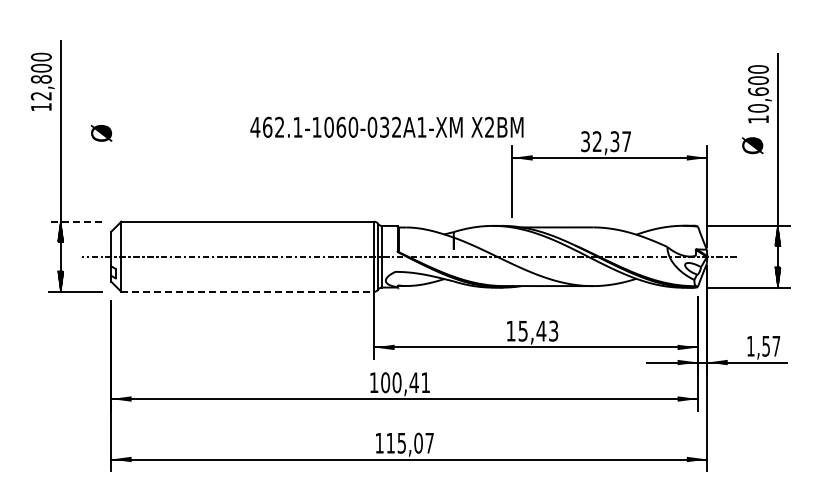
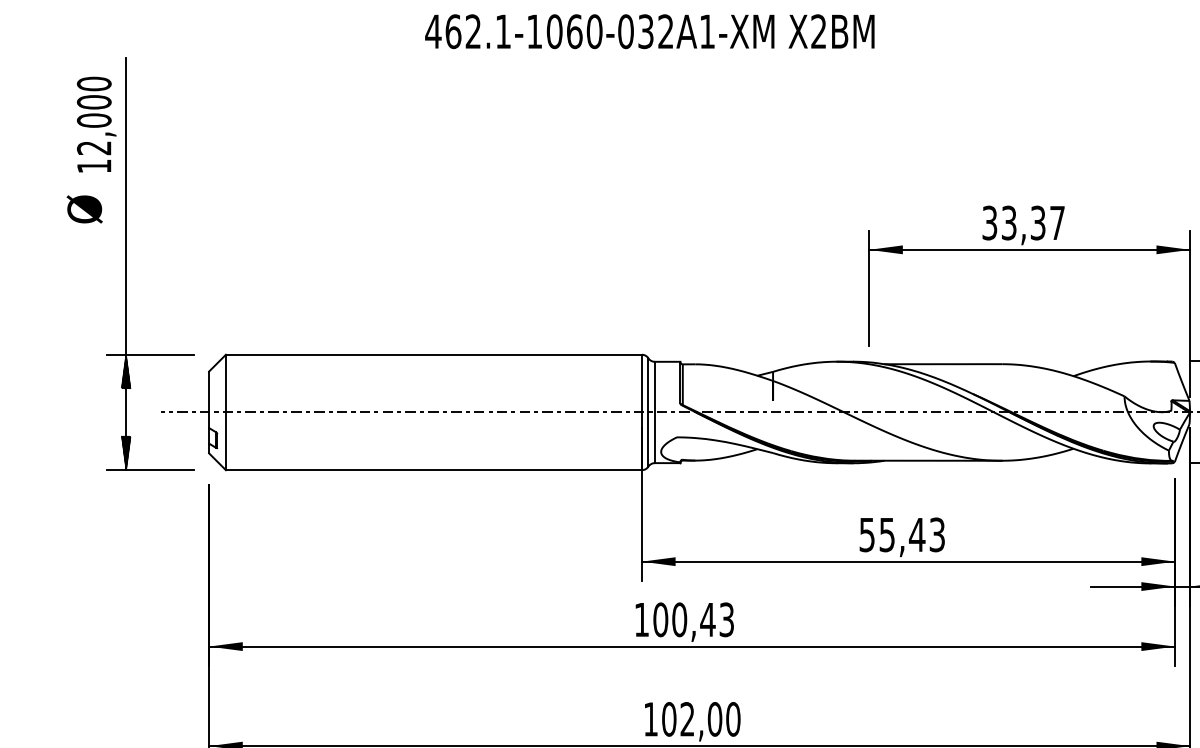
text: (41, 79) -> (94, 120), 12,800 -> 12,000
text: (386, 126) -> (649, 30), moved
text: (101, 133) -> (84, 209), moved
text: (596, 141) -> (1007, 222), 32,37 -> 33,37
line: (74, 221) -> (148, 354), dashed -> solid
line: (248, 291) -> (435, 469), dashed -> solid
text: (510, 331) -> (866, 535), 15,43 -> 55,43
text: (425, 382) -> (726, 619), 100,41 -> 100,43
text: (410, 442) -> (701, 718), 115,07 -> 102,00

